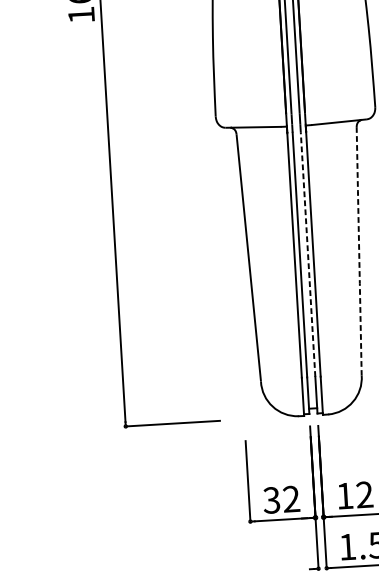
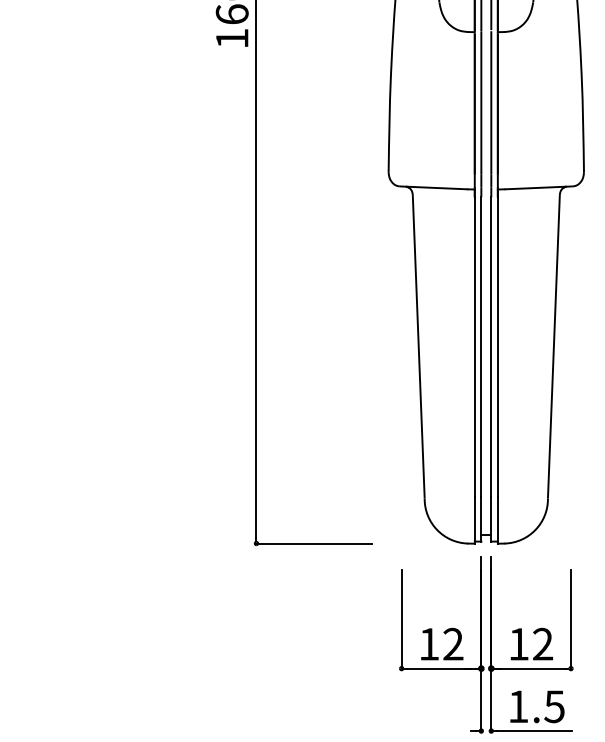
line: (358, 251) -> (553, 346), dashed -> solid
line: (308, 254) -> (491, 347), dashed -> solid
text: (271, 499) -> (428, 643), 32 -> 12

